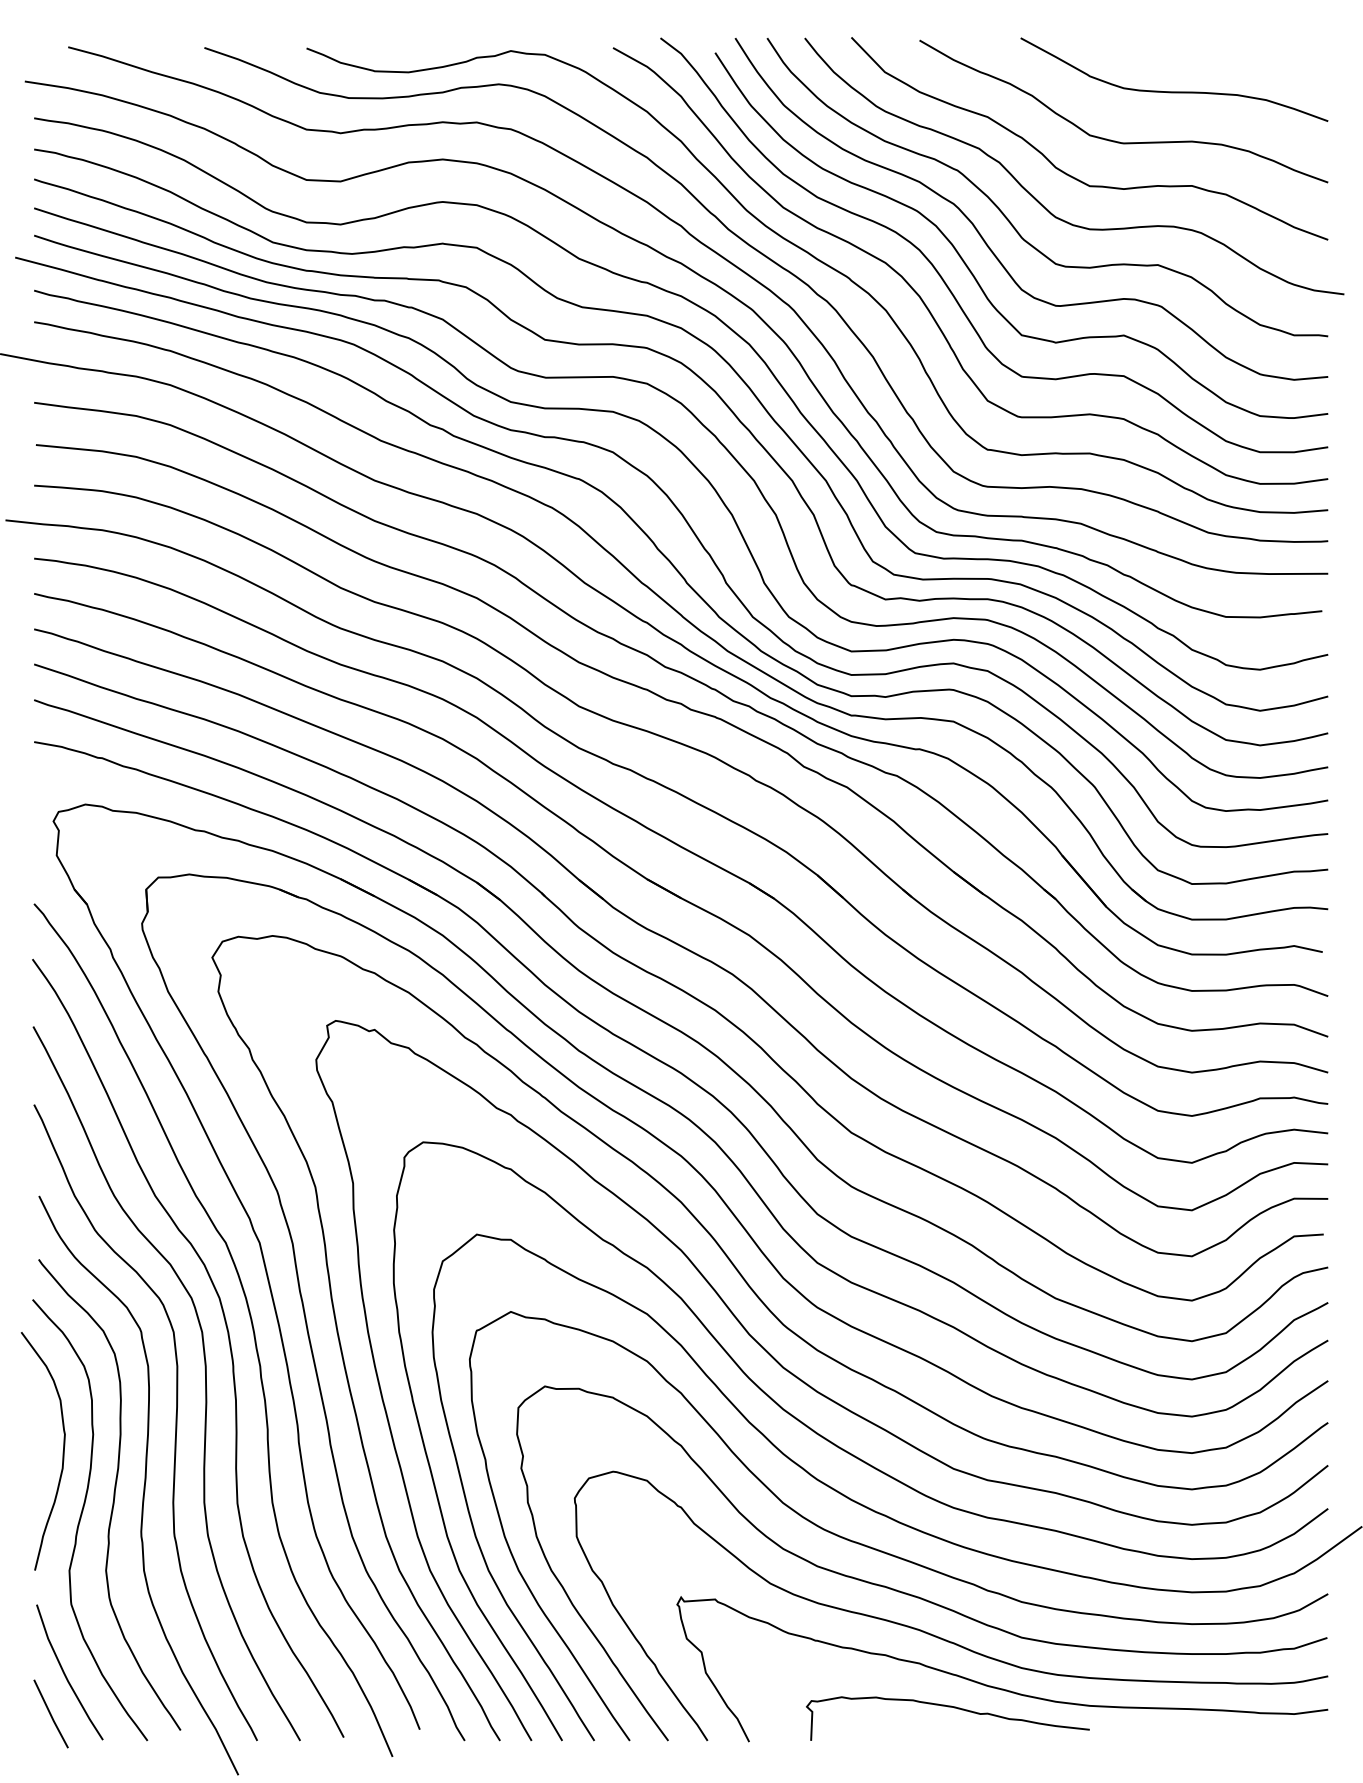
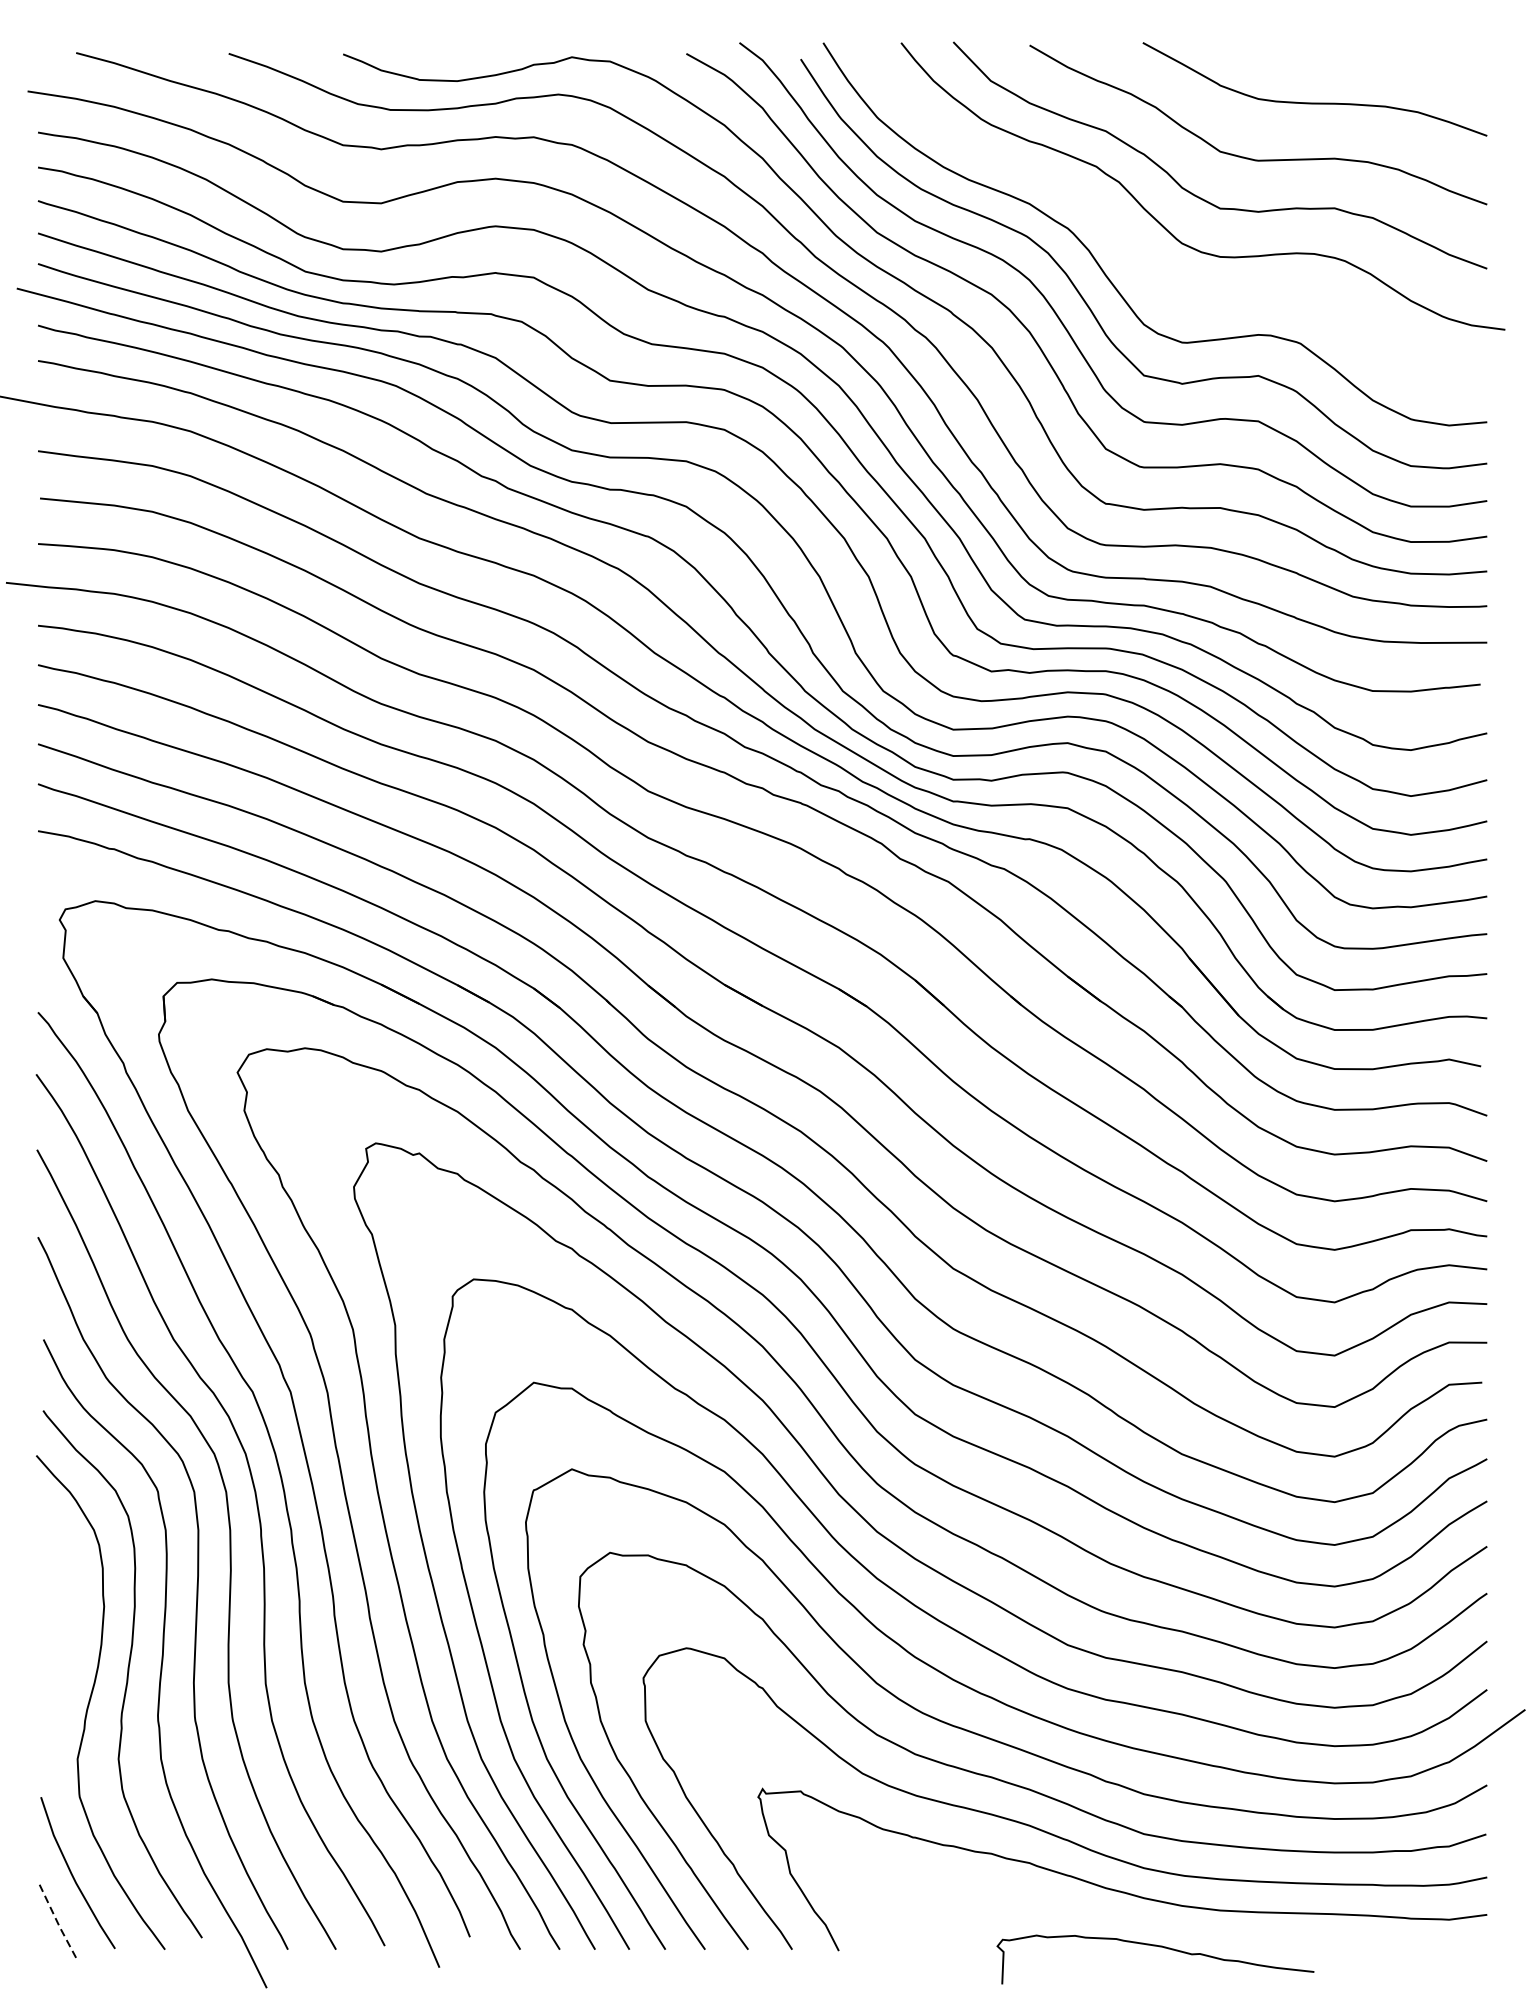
curve: (1008, 218) -> (1129, 244), removed
curve: (62, 1451) -> (69, 1625), removed
curve: (947, 1707) -> (1154, 1947), moved
line: (50, 1714) -> (56, 1920), solid -> dashed

